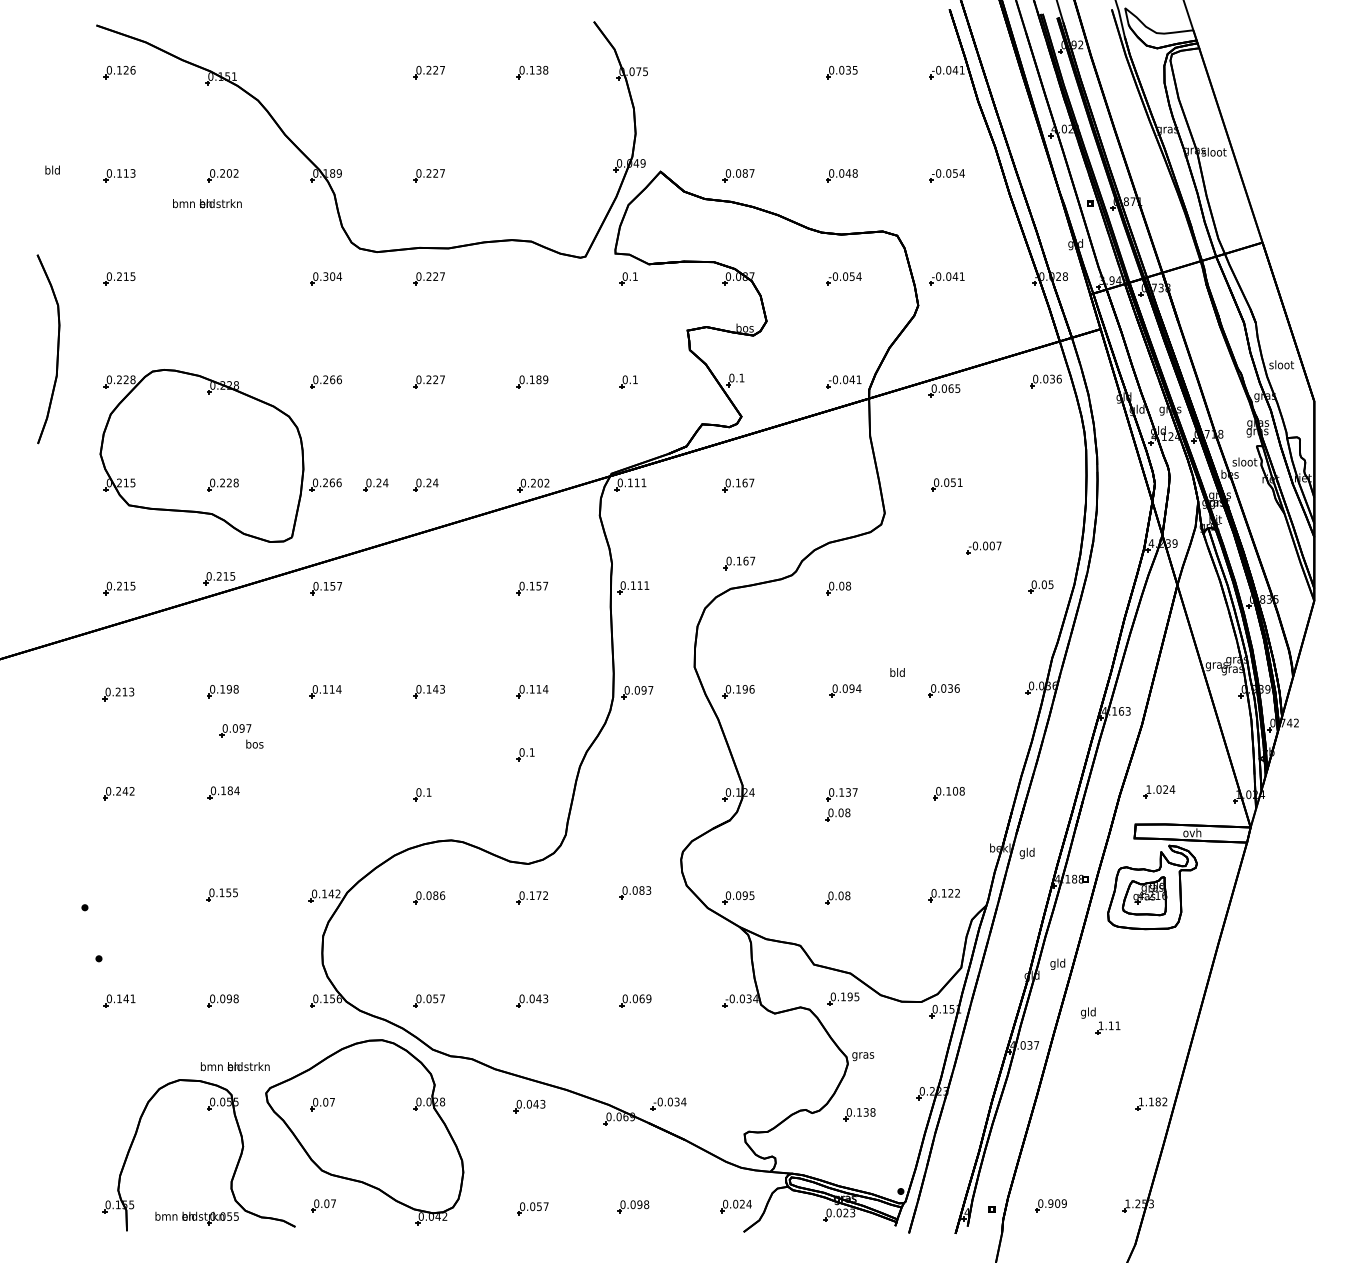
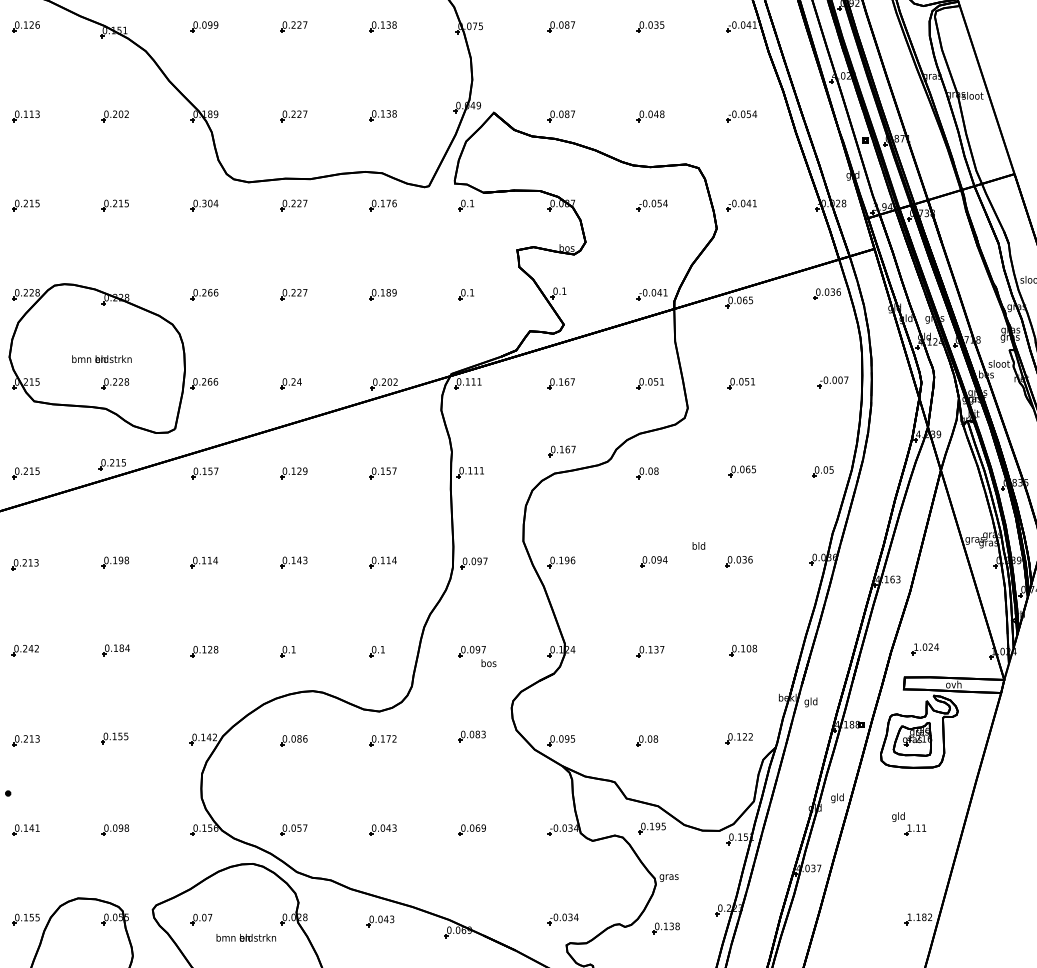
part: (325, 72) -> (204, 26), added
part: (738, 72) -> (561, 26), added
part: (532, 174) -> (383, 115), added
text: (207, 203) -> (102, 359), moved
part: (222, 278) -> (115, 205), added
part: (532, 278) -> (383, 205), added
part: (375, 484) -> (247, 383), removed
part: (841, 484) -> (650, 383), added
part: (983, 547) -> (832, 381), moved
part: (947, 586) -> (742, 471), added
part: (429, 588) -> (294, 473), added
part: (241, 736) -> (477, 656), moved
part: (525, 754) -> (377, 651), moved
part: (325, 794) -> (204, 651), added
part: (837, 814) -> (646, 668), removed
part: (119, 897) -> (25, 740), added
part: (1100, 1020) -> (908, 823), moved
text: (235, 1066) -> (246, 937), moved
part: (668, 1103) -> (563, 918), moved
part: (119, 1104) -> (25, 919), added

